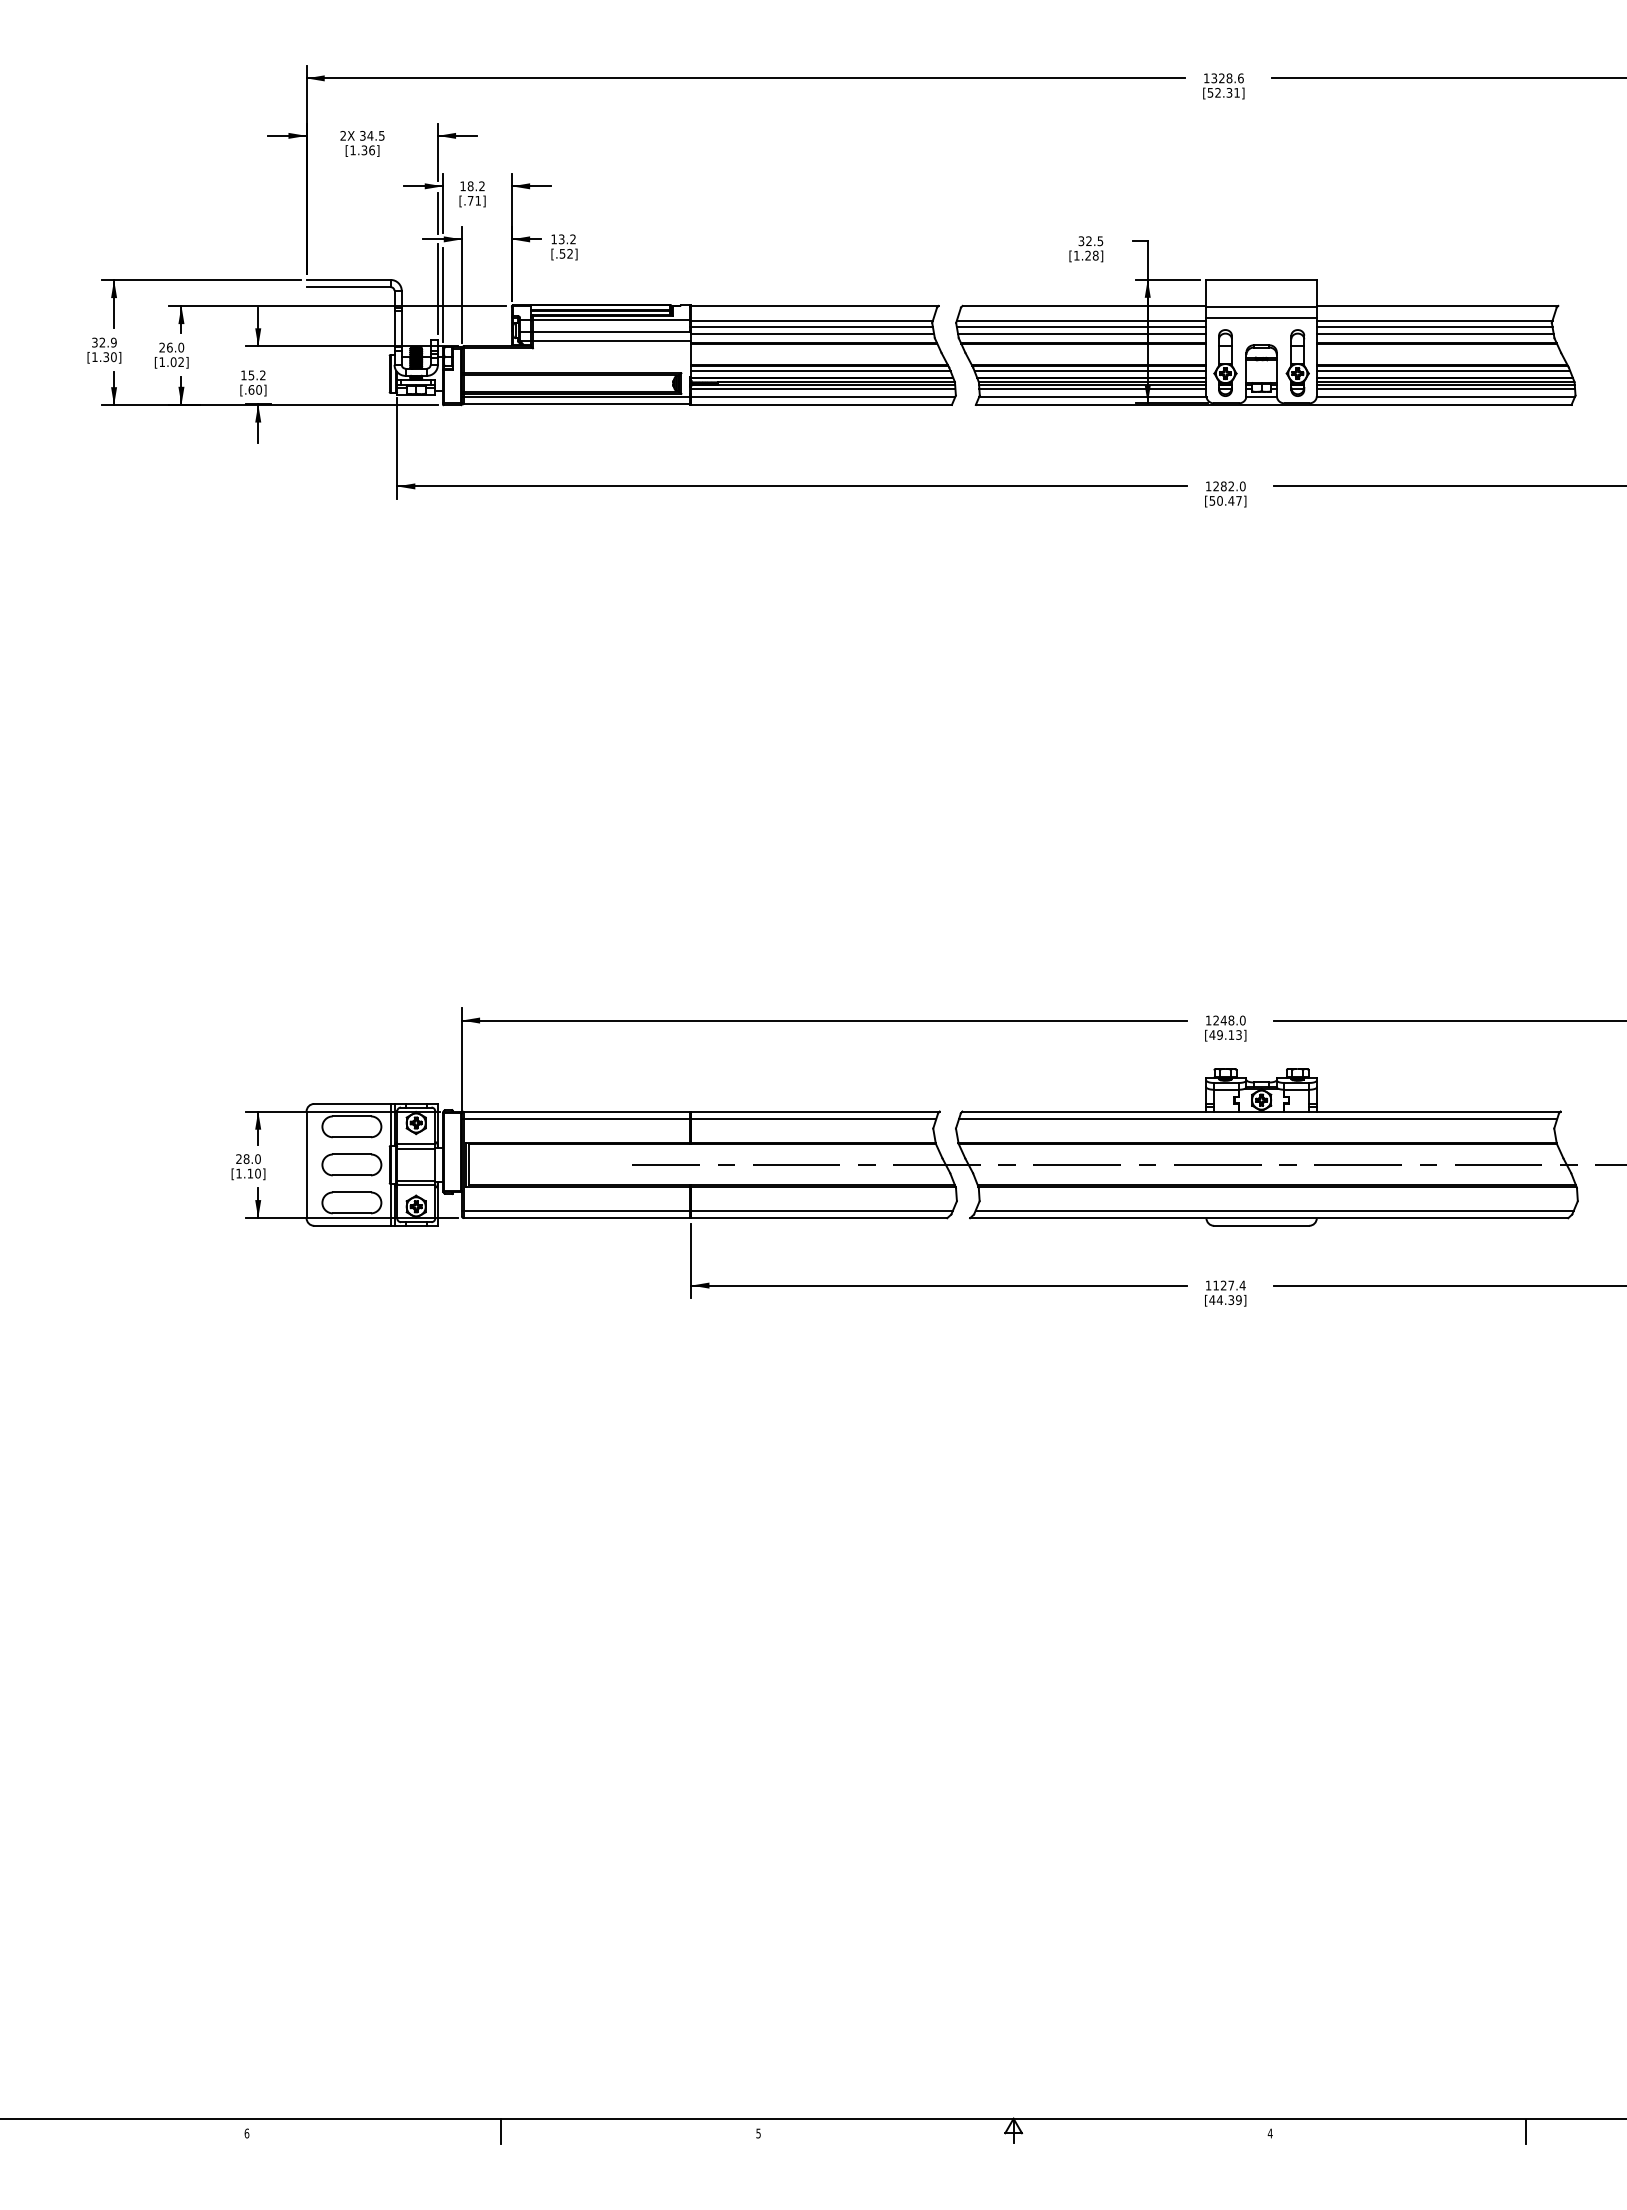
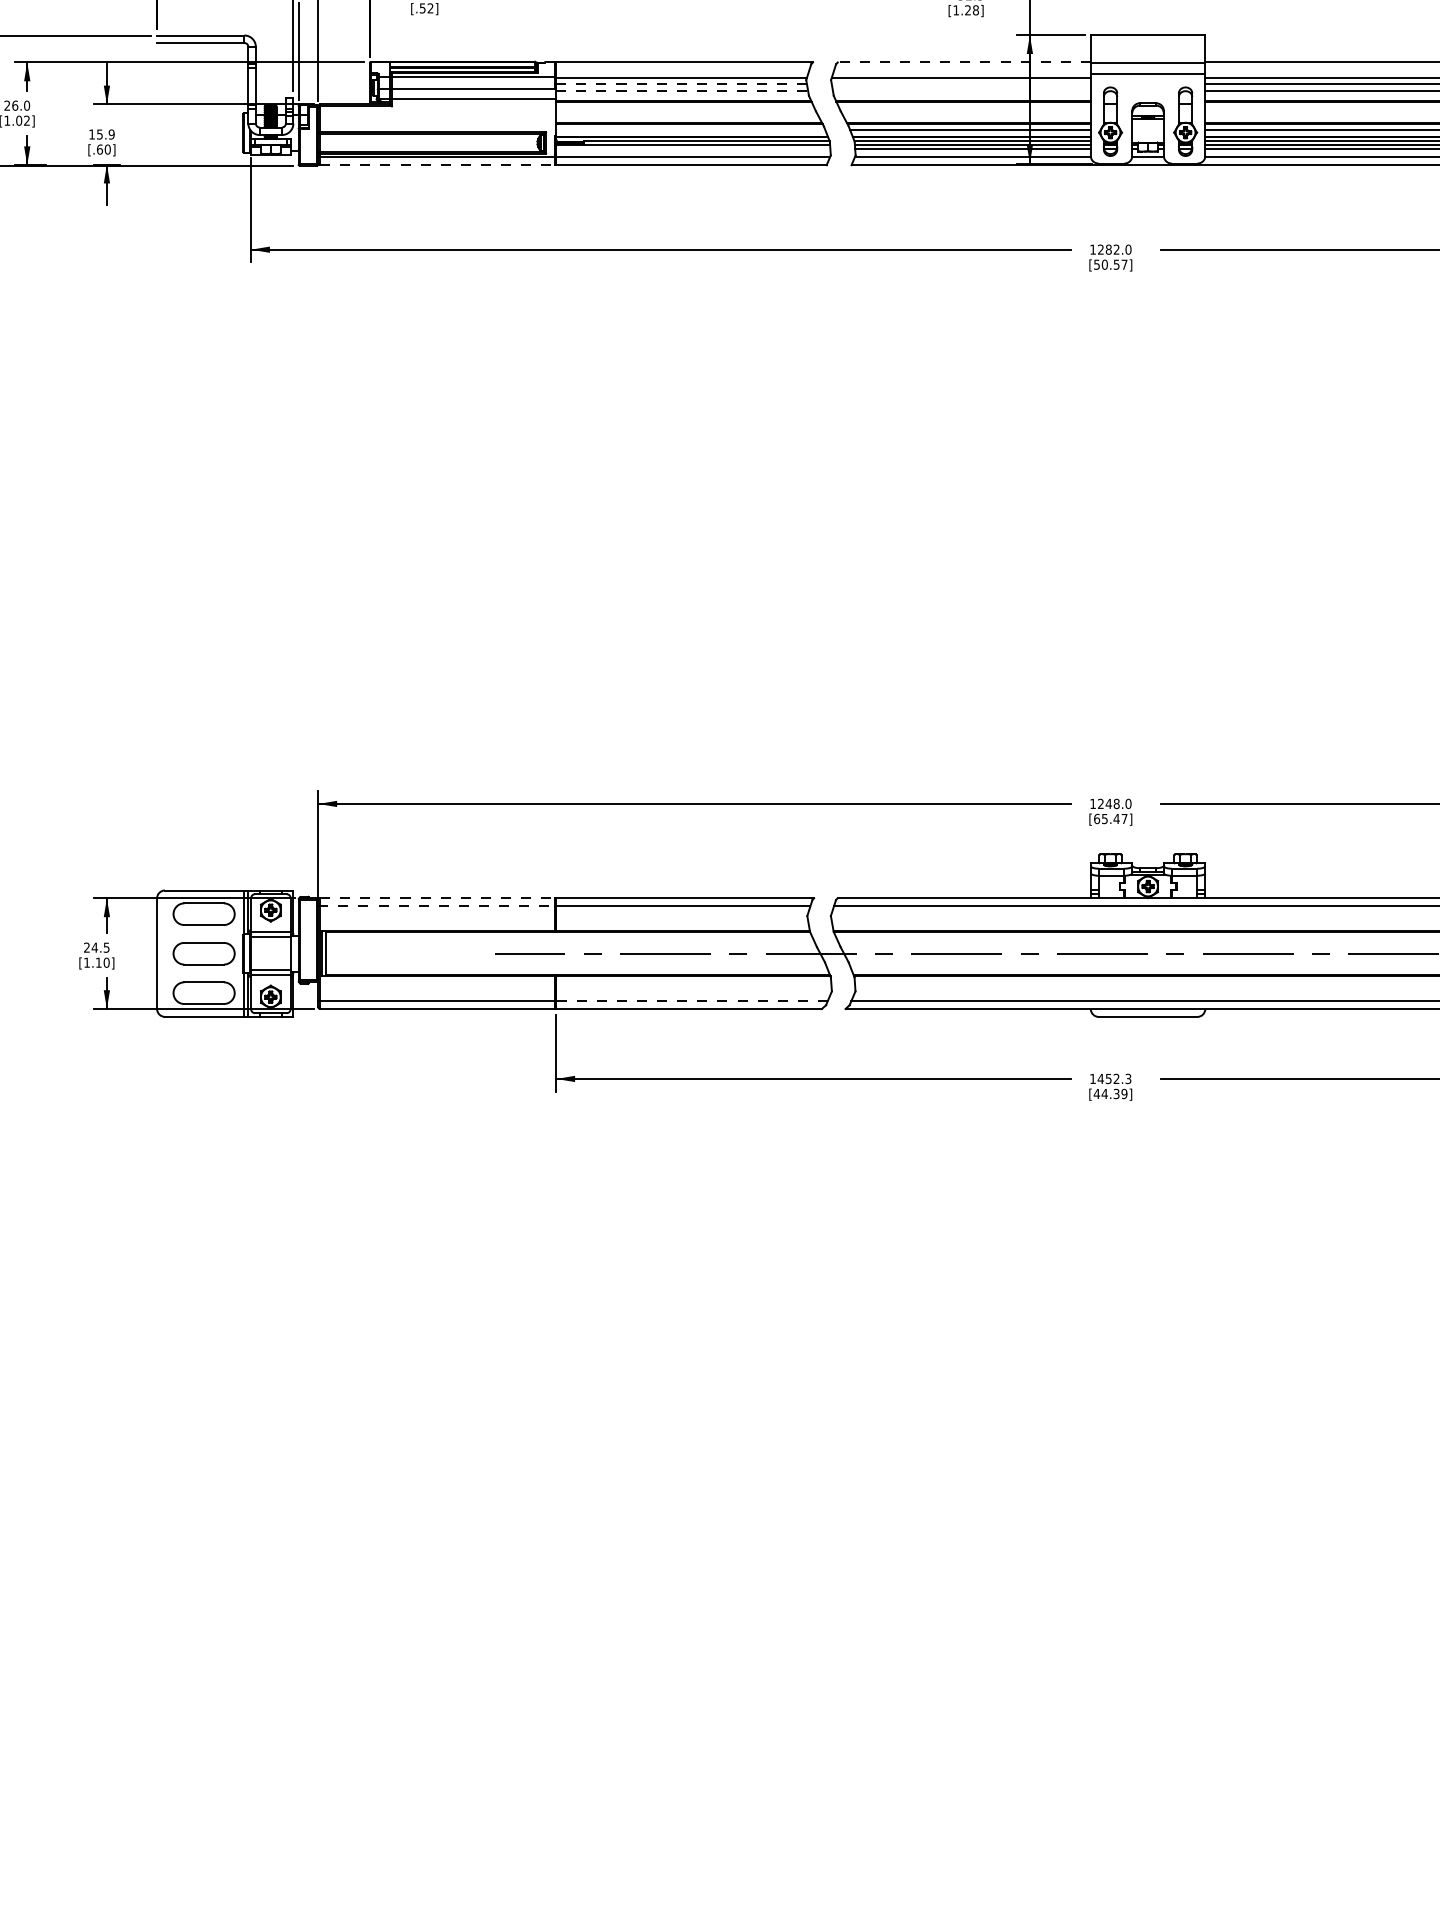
line: (1084, 305) -> (964, 61), solid -> dashed
line: (812, 327) -> (682, 84), solid -> dashed
line: (1081, 327) -> (961, 84), removed
line: (813, 333) -> (683, 91), solid -> dashed
line: (1082, 333) -> (962, 91), removed
line: (820, 371) -> (690, 130), removed
text: (262, 375) -> (111, 134), 15.2 -> 15.9
line: (823, 389) -> (693, 149), removed
line: (577, 404) -> (438, 164), solid -> dashed
text: (1231, 500) -> (1116, 264), [50.47] -> [50.57]
text: (1225, 1034) -> (1110, 818), [49.13] -> [65.47]
line: (577, 1111) -> (438, 898), solid -> dashed
line: (576, 1119) -> (437, 906), solid -> dashed
text: (251, 1159) -> (99, 948), 28.0 -> 24.5
line: (822, 1210) -> (692, 1001), solid -> dashed
text: (1229, 1285) -> (1114, 1078), 1127.4 -> 1452.3

